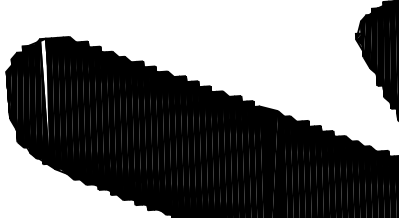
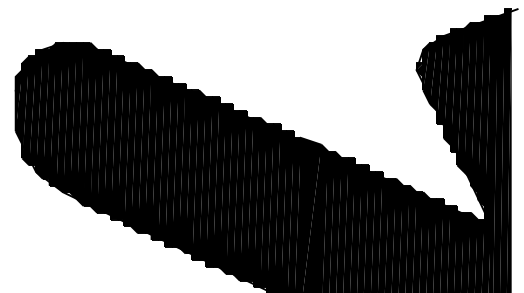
fill: (47, 100) -> (59, 113), added

